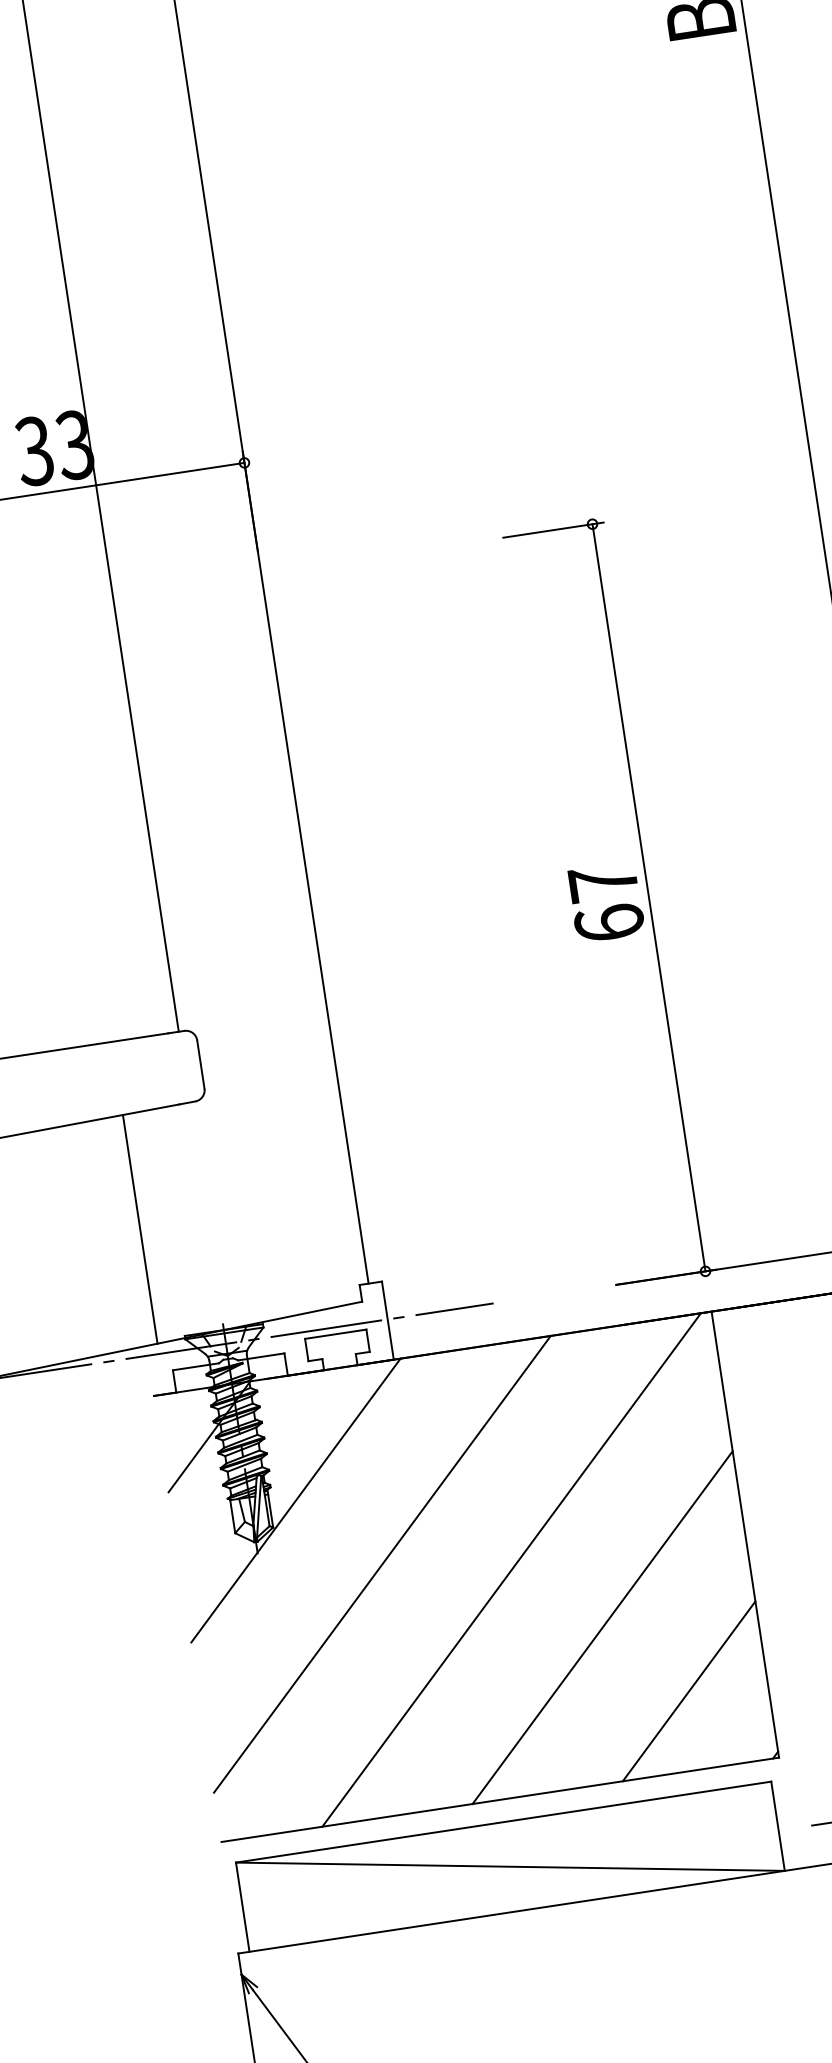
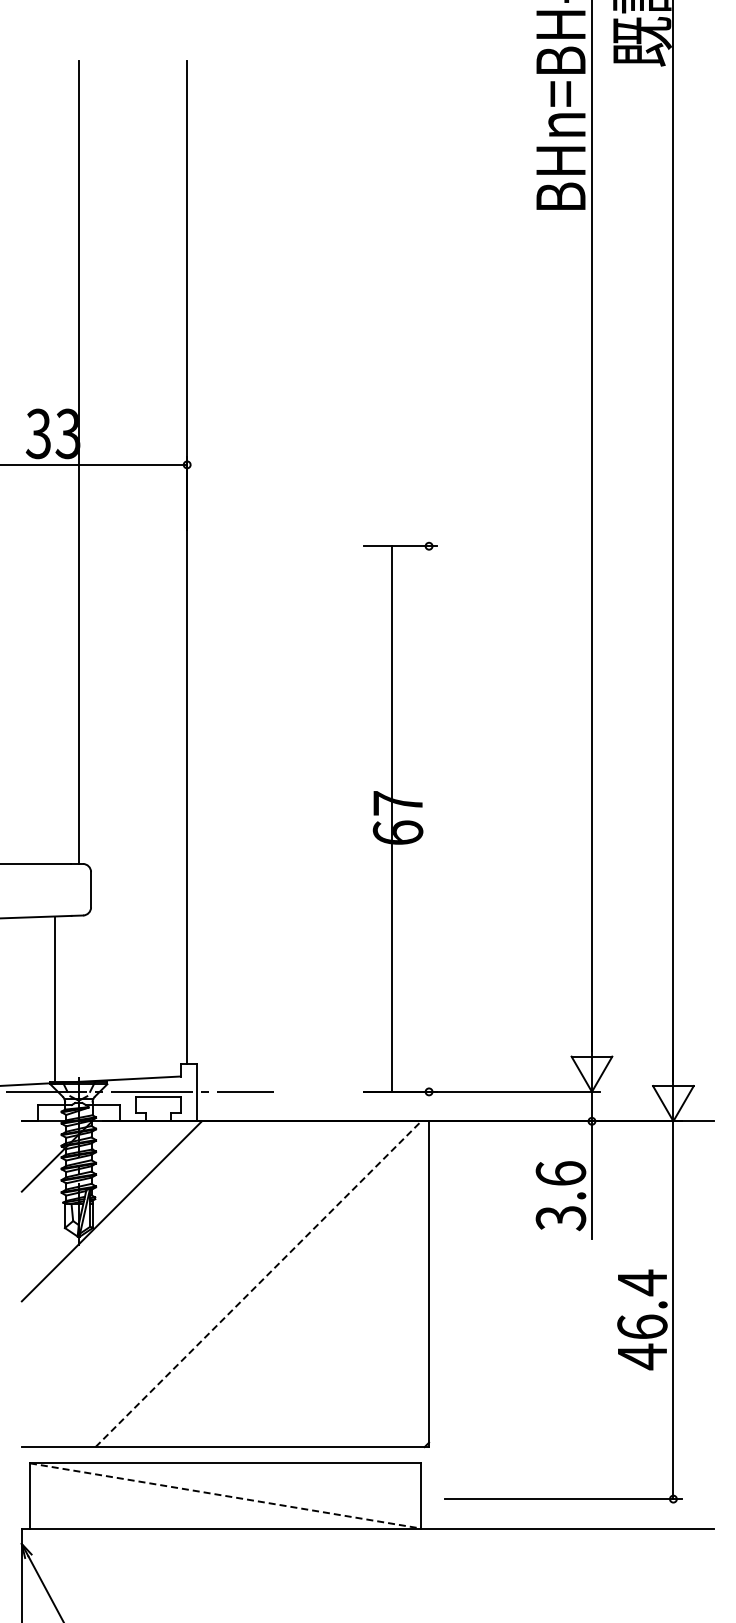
line: (649, 896) -> (392, 818), moved
line: (140, 1228) -> (55, 1000), moved
line: (382, 1564) -> (166, 1266), removed
line: (511, 1569) -> (258, 1283), solid -> dashed
line: (603, 1628) -> (317, 1335), removed
line: (688, 1690) -> (371, 1389), removed
line: (510, 1867) -> (225, 1496), solid -> dashed

